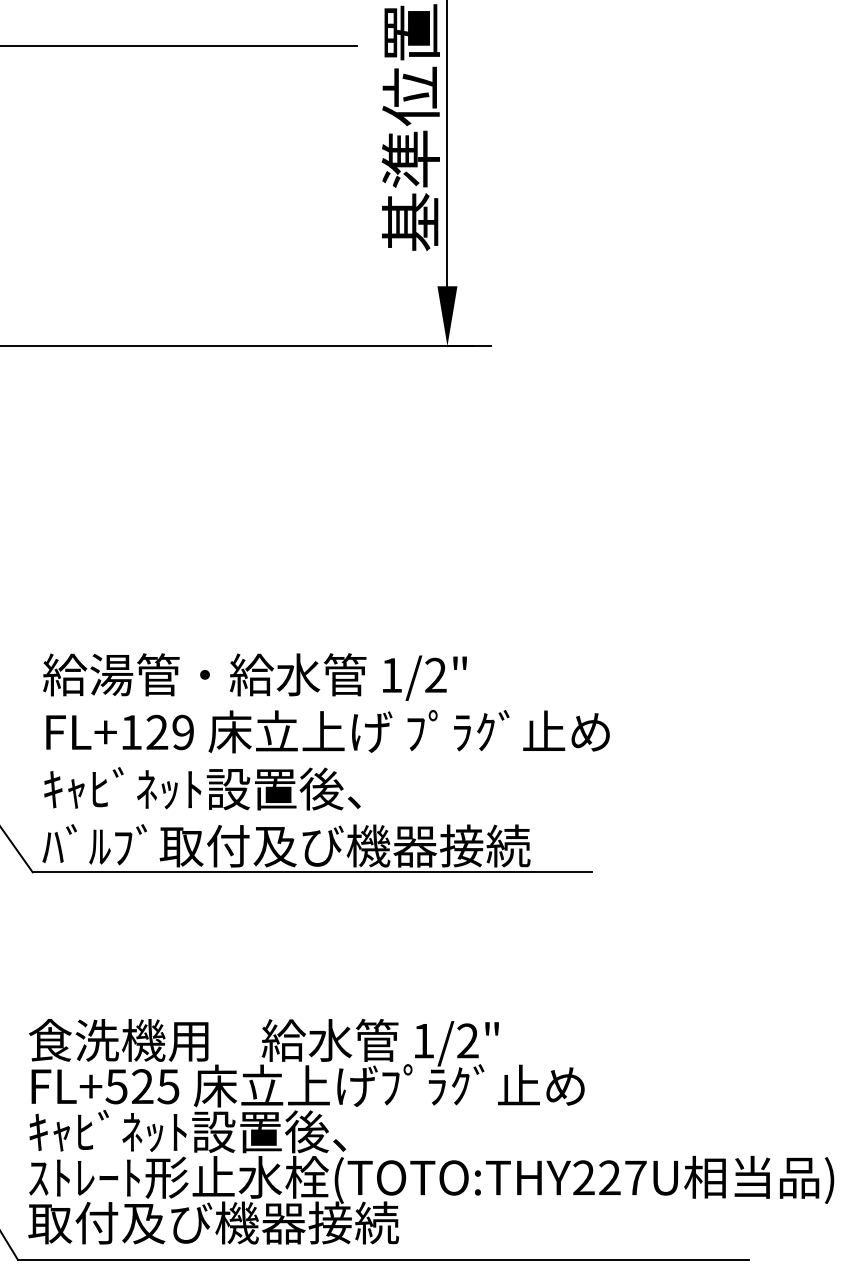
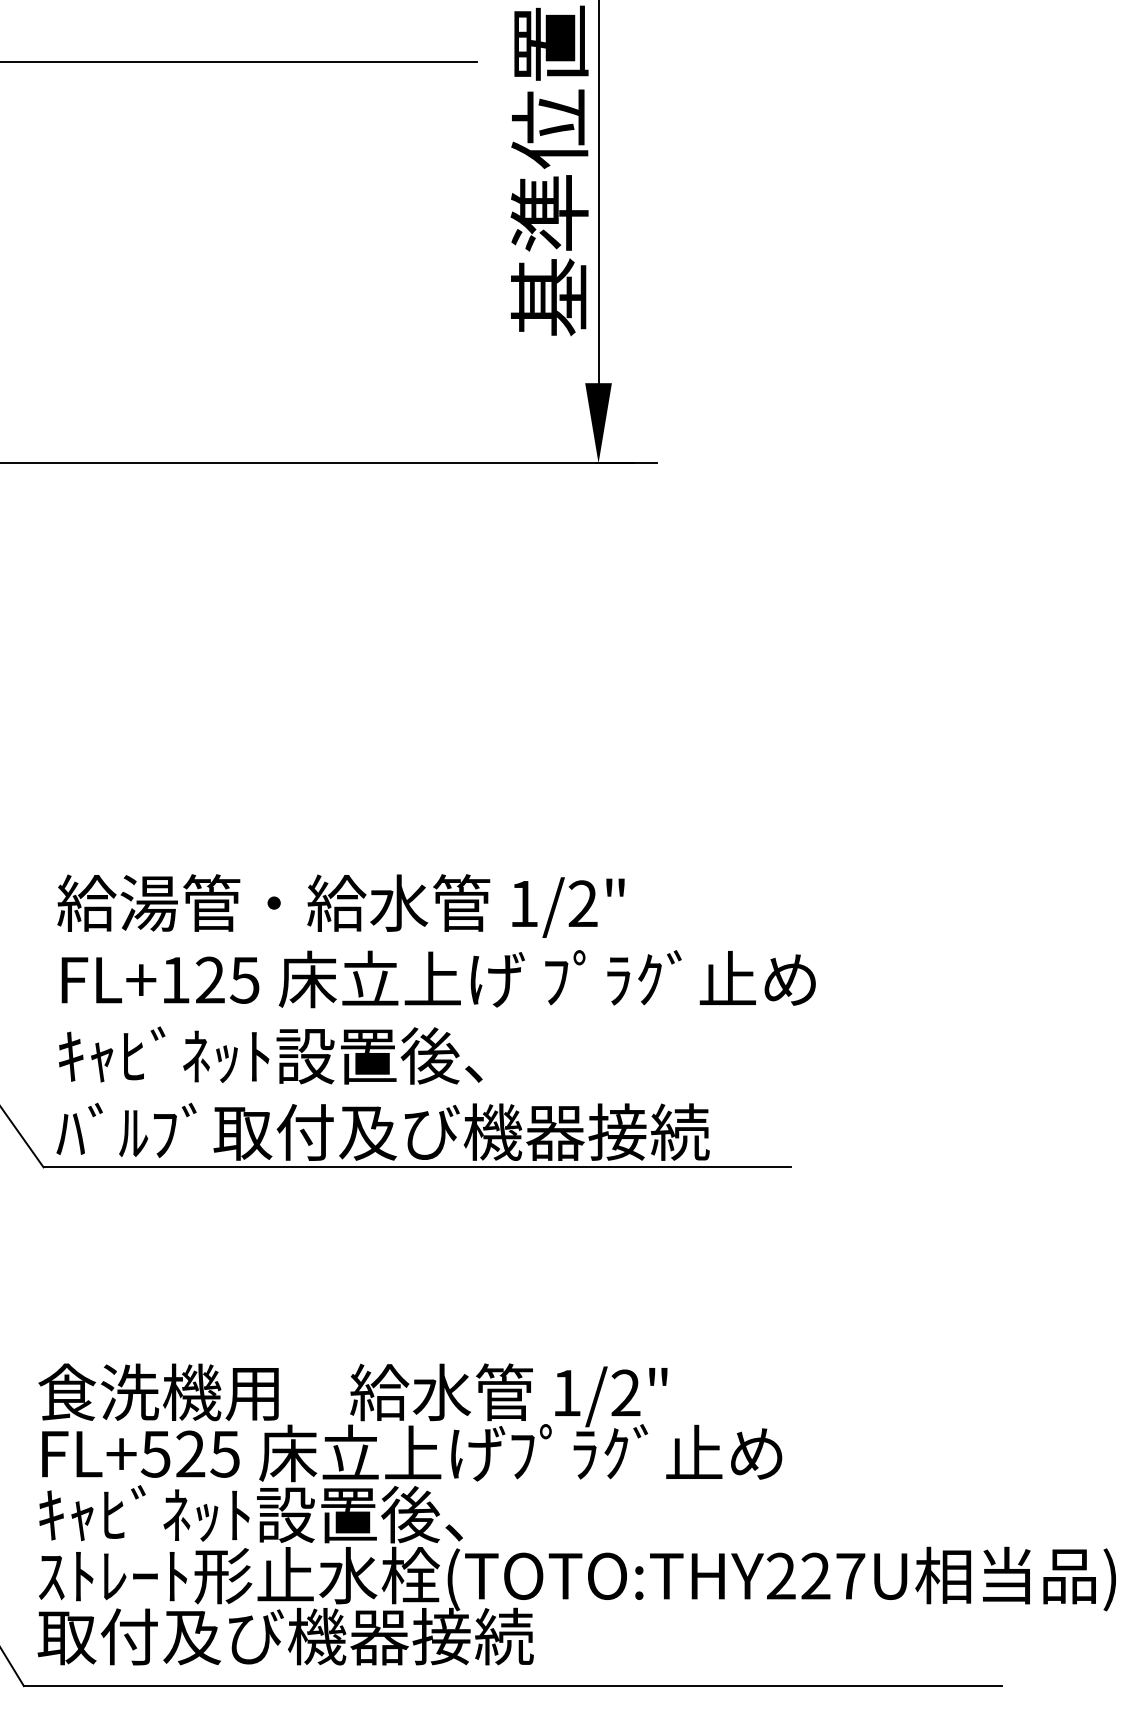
text: (182, 731) -> (244, 979), FL+129 -> FL+125

